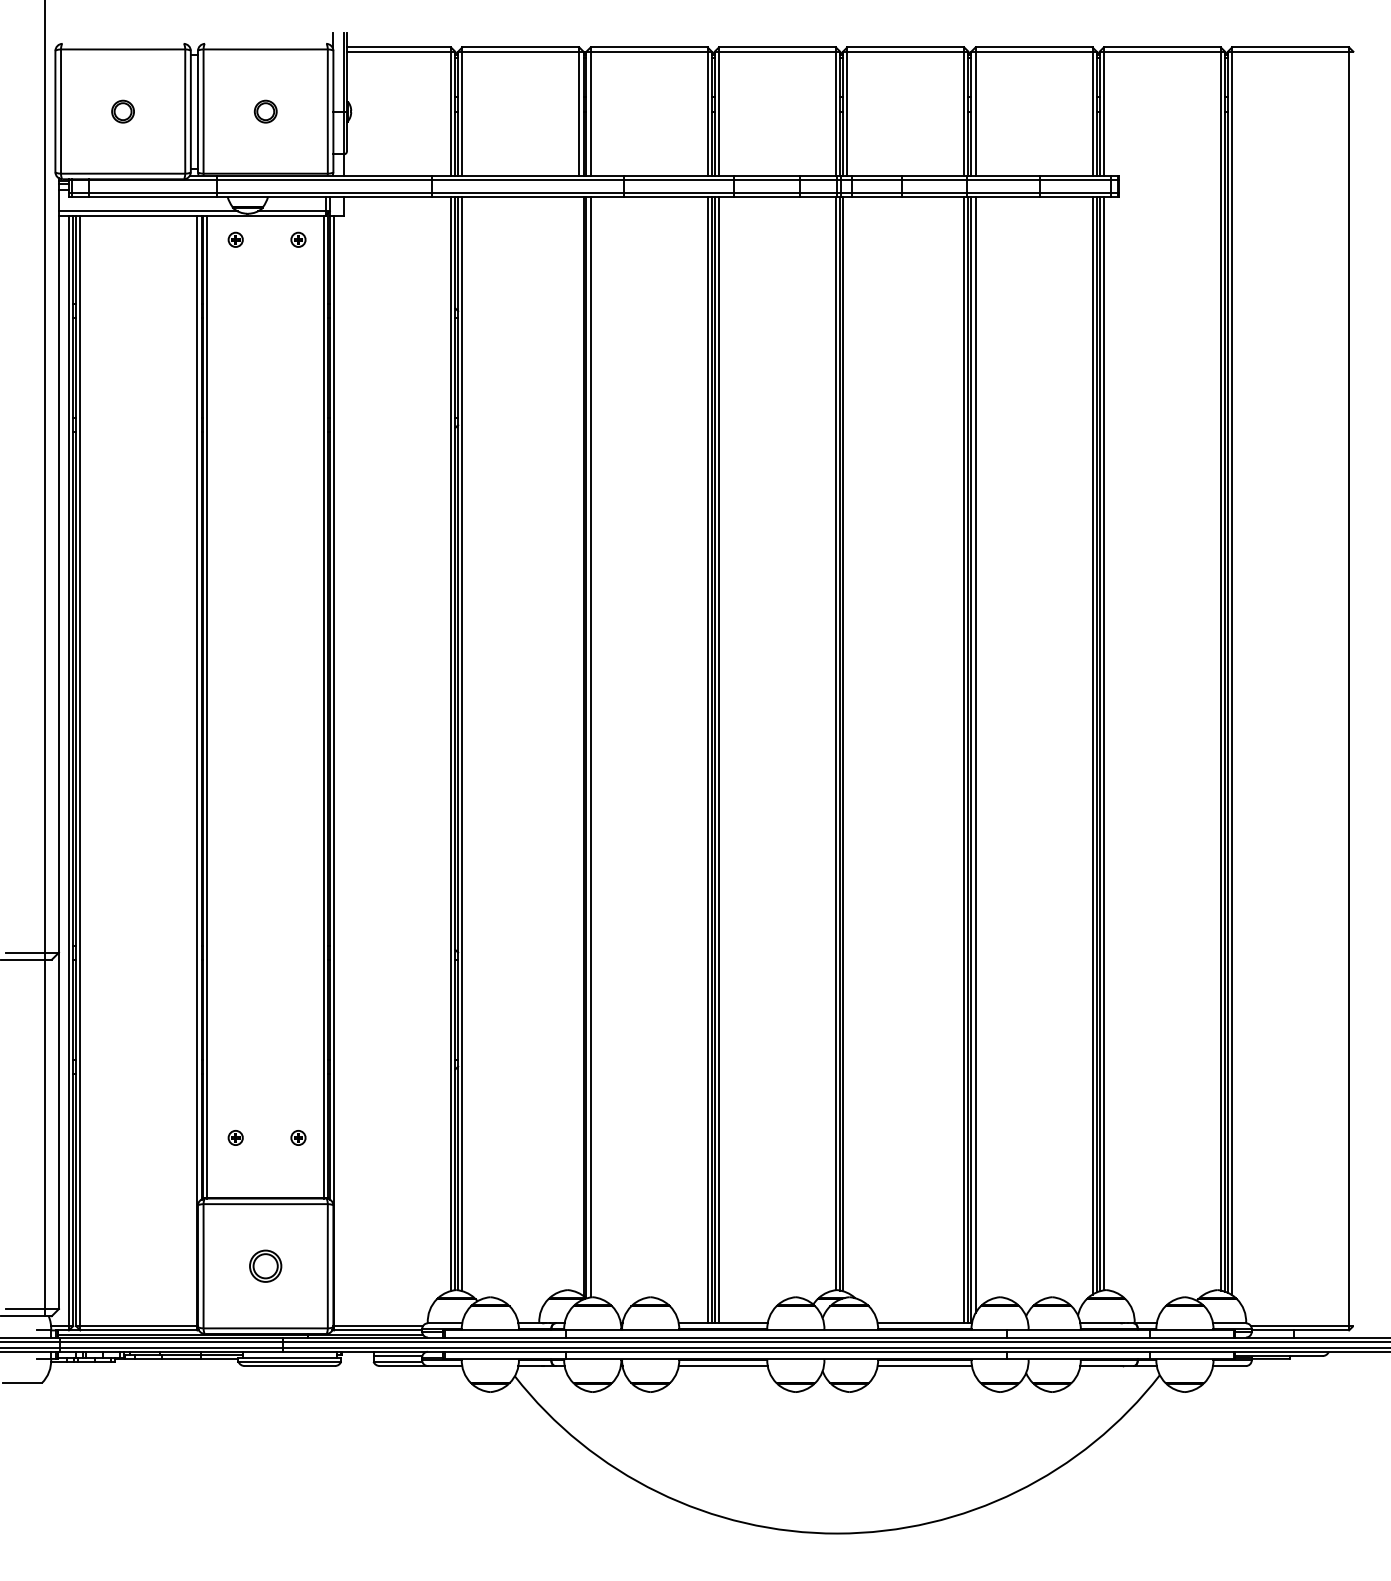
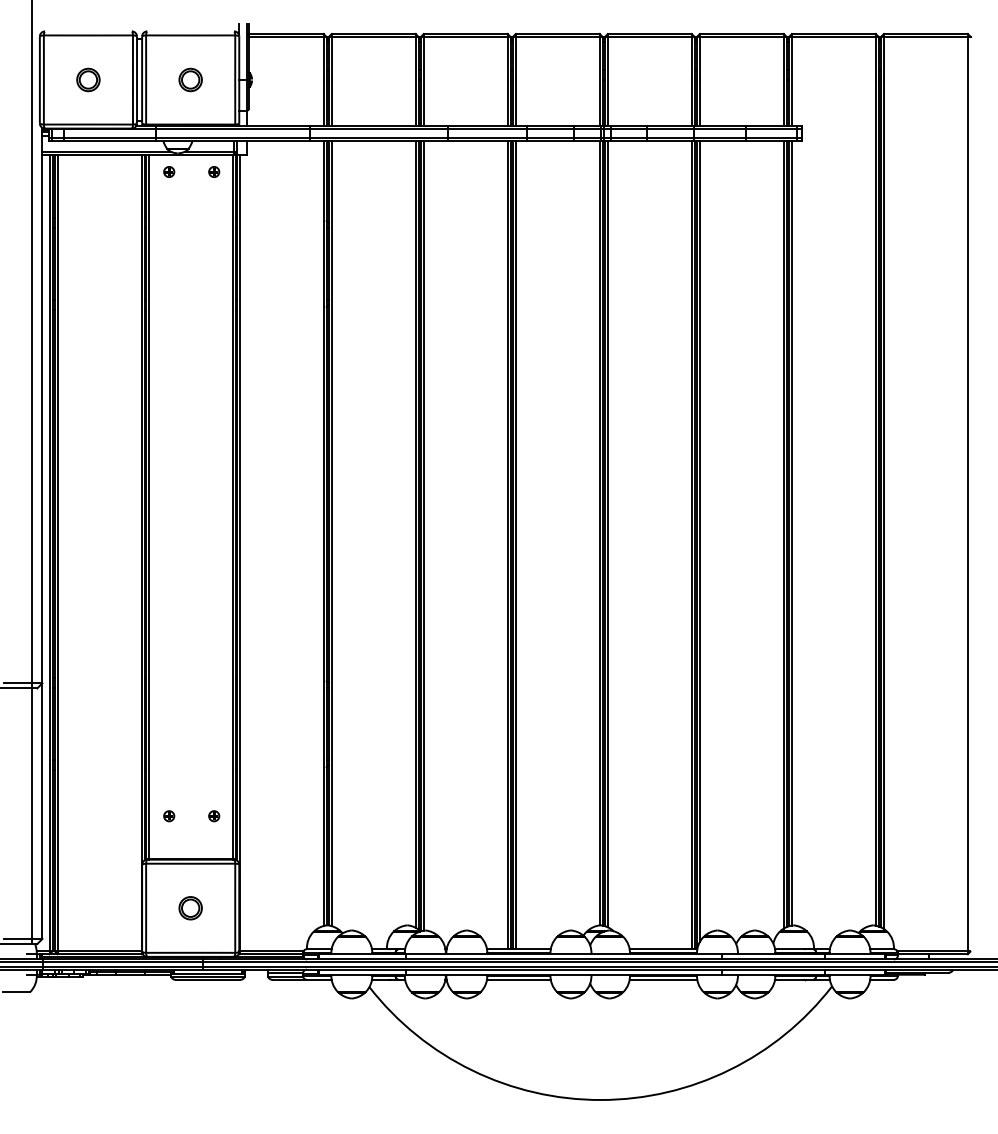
part: (122, 111) -> (87, 79), size x1.43
part: (265, 111) -> (190, 79), size x1.43
line: (847, 744) -> (608, 534), added
line: (579, 745) -> (415, 534), added

